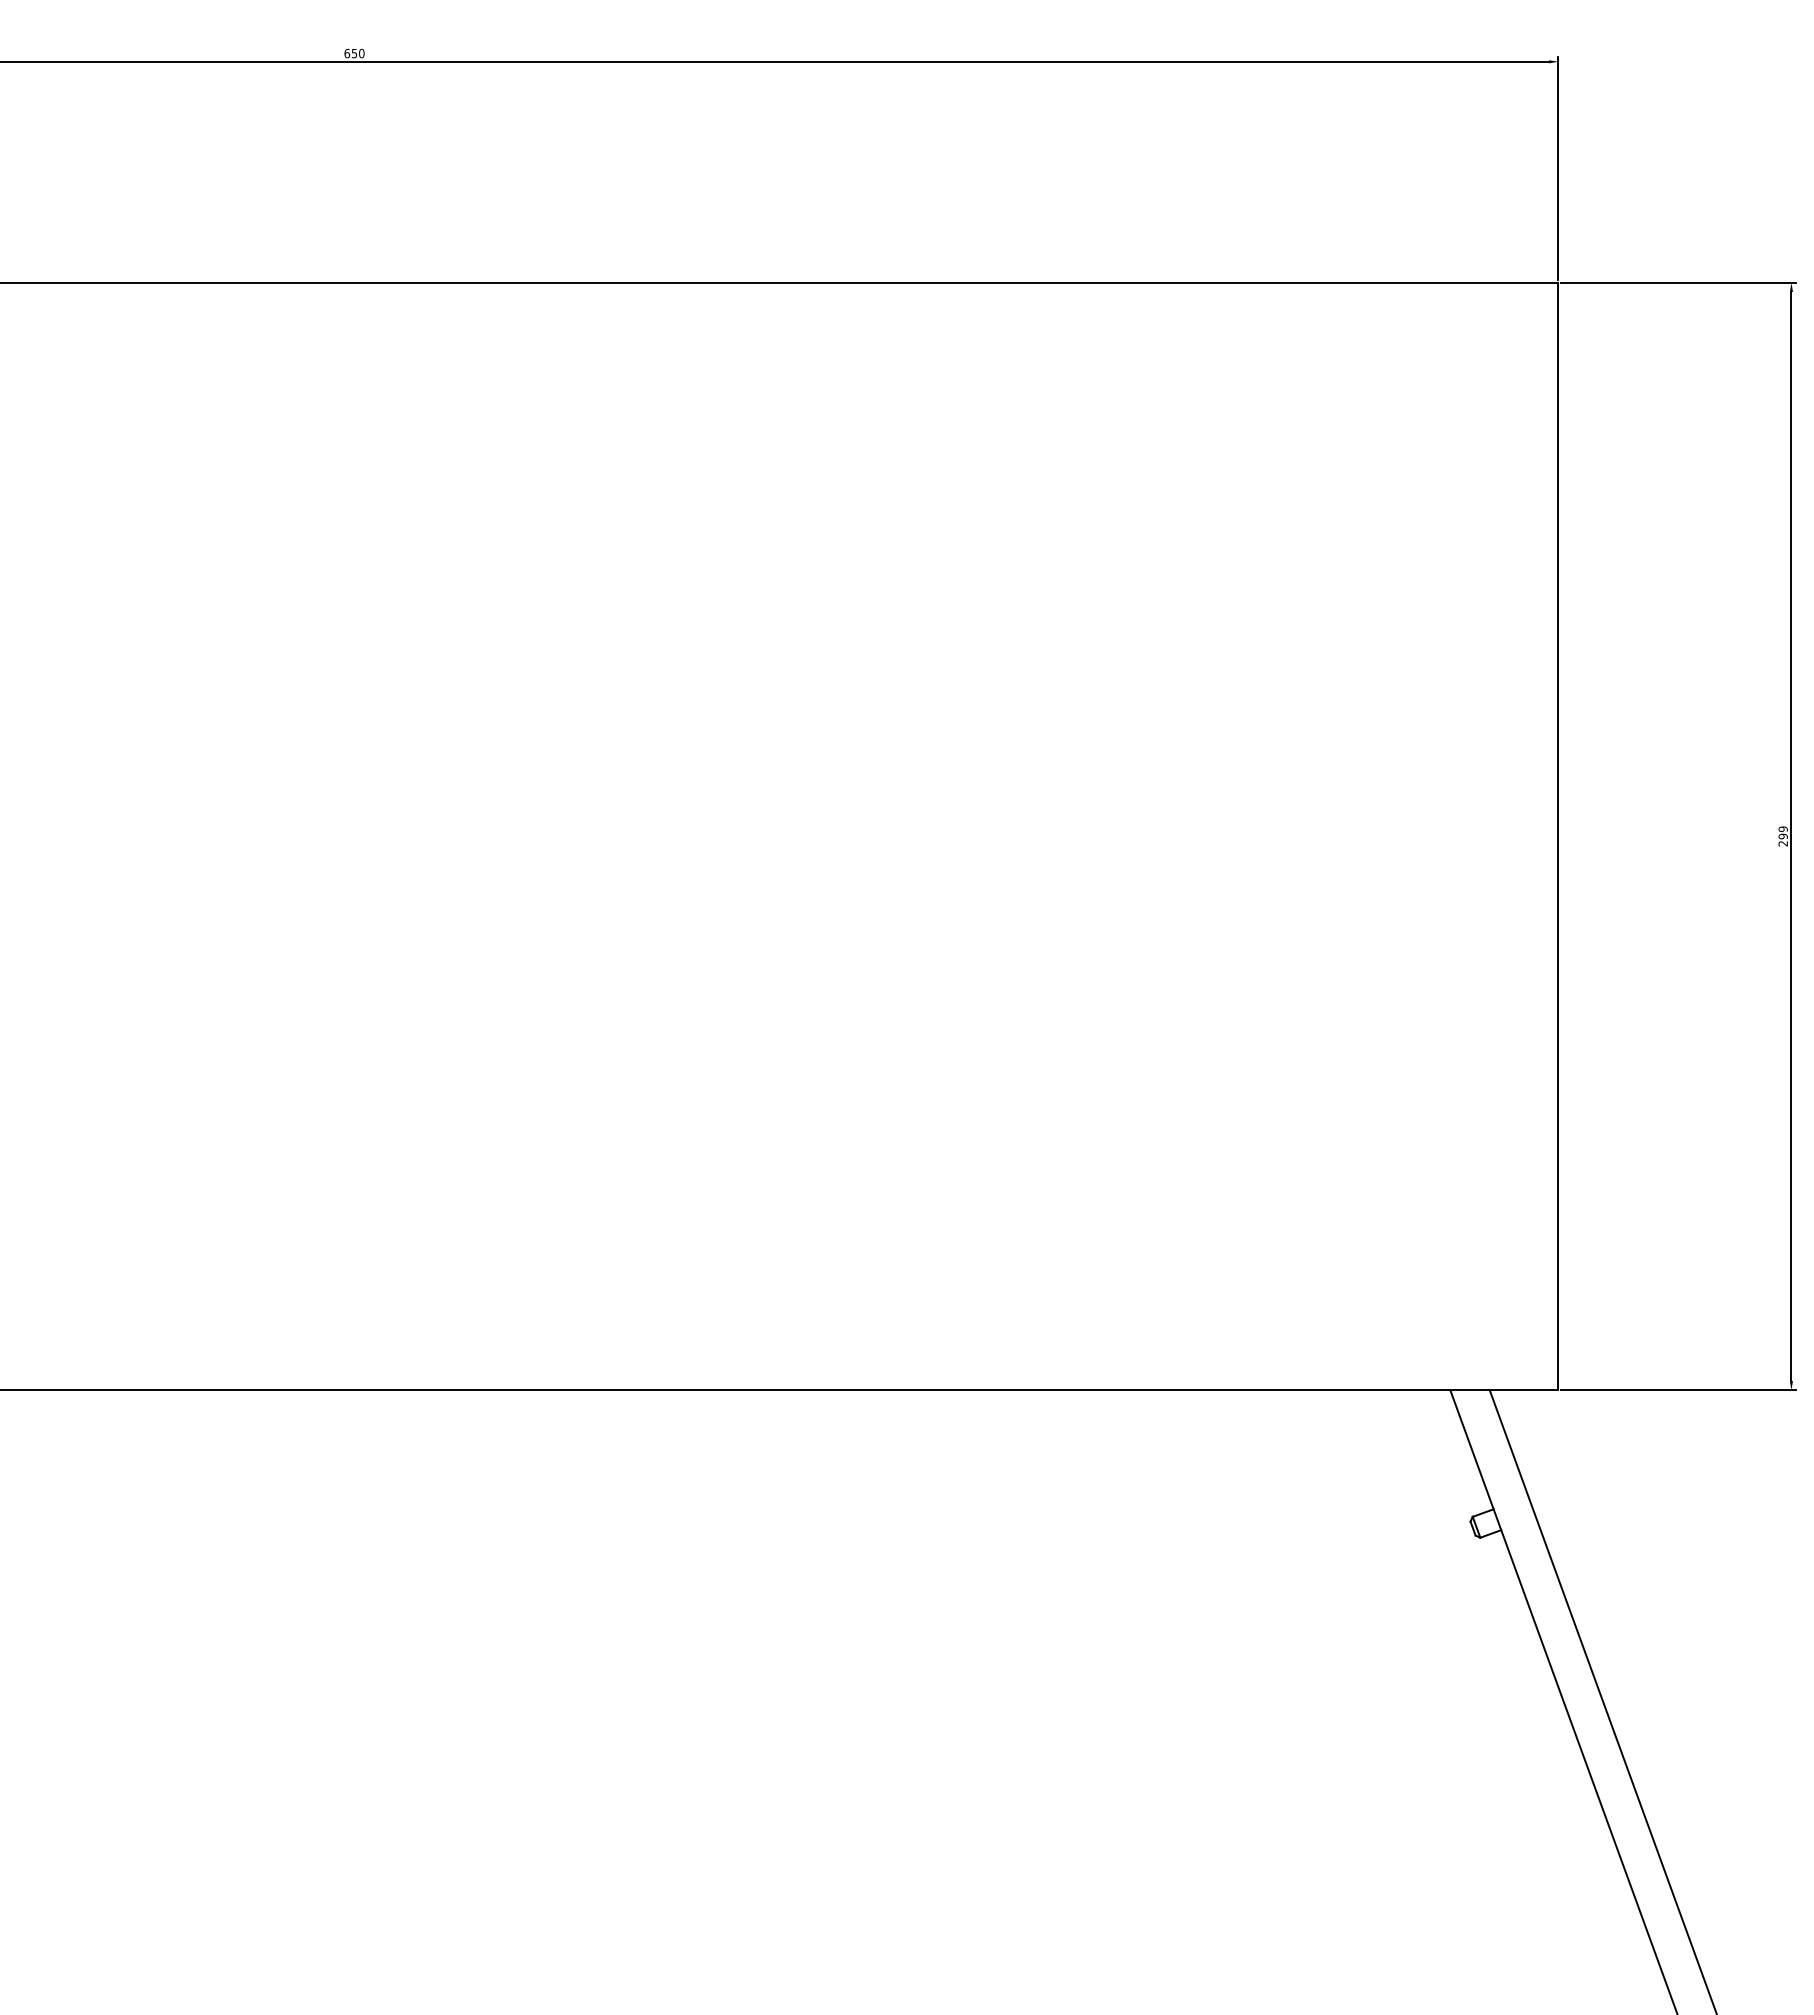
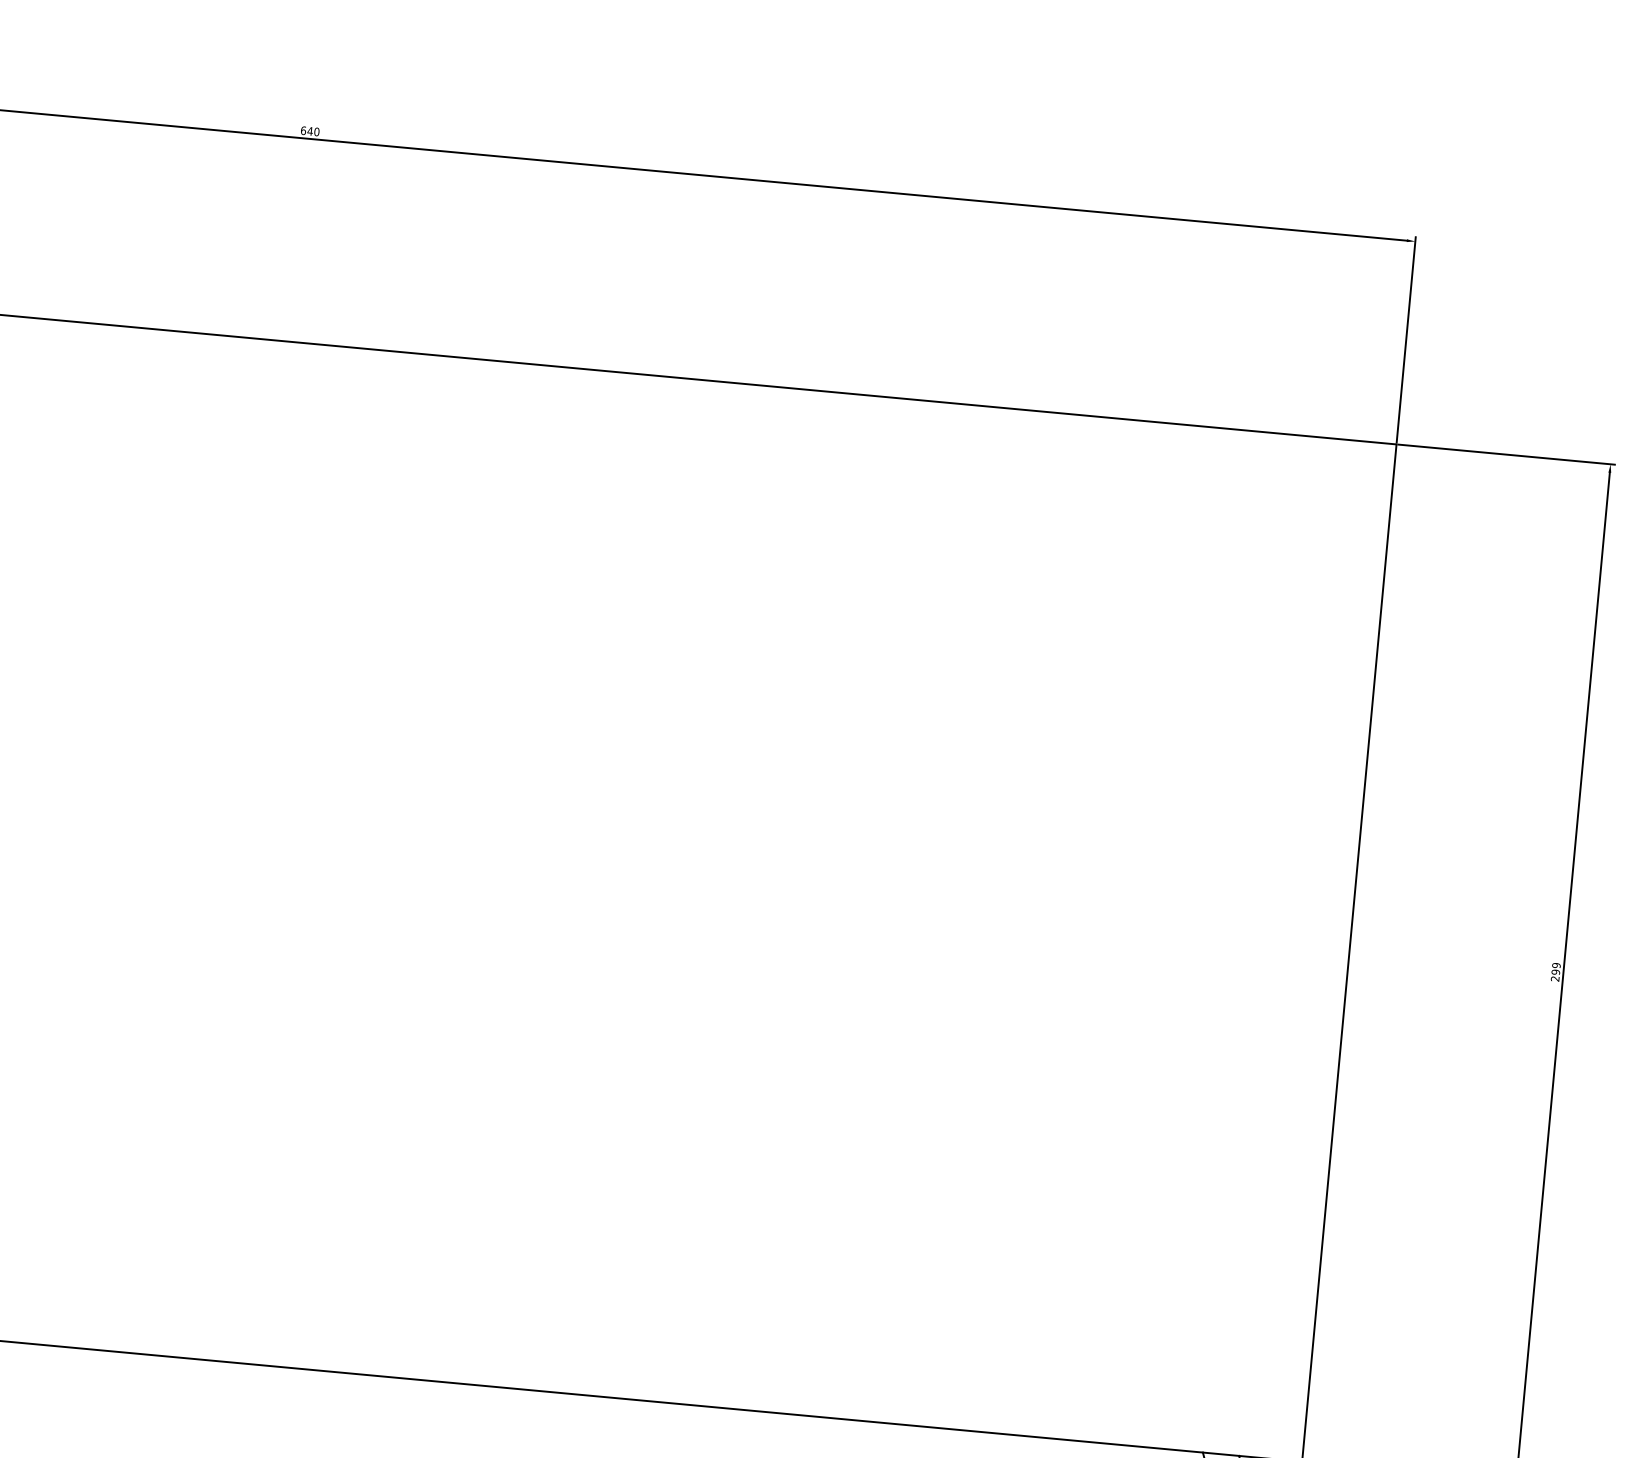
text: (354, 53) -> (310, 131), 650 -> 640

